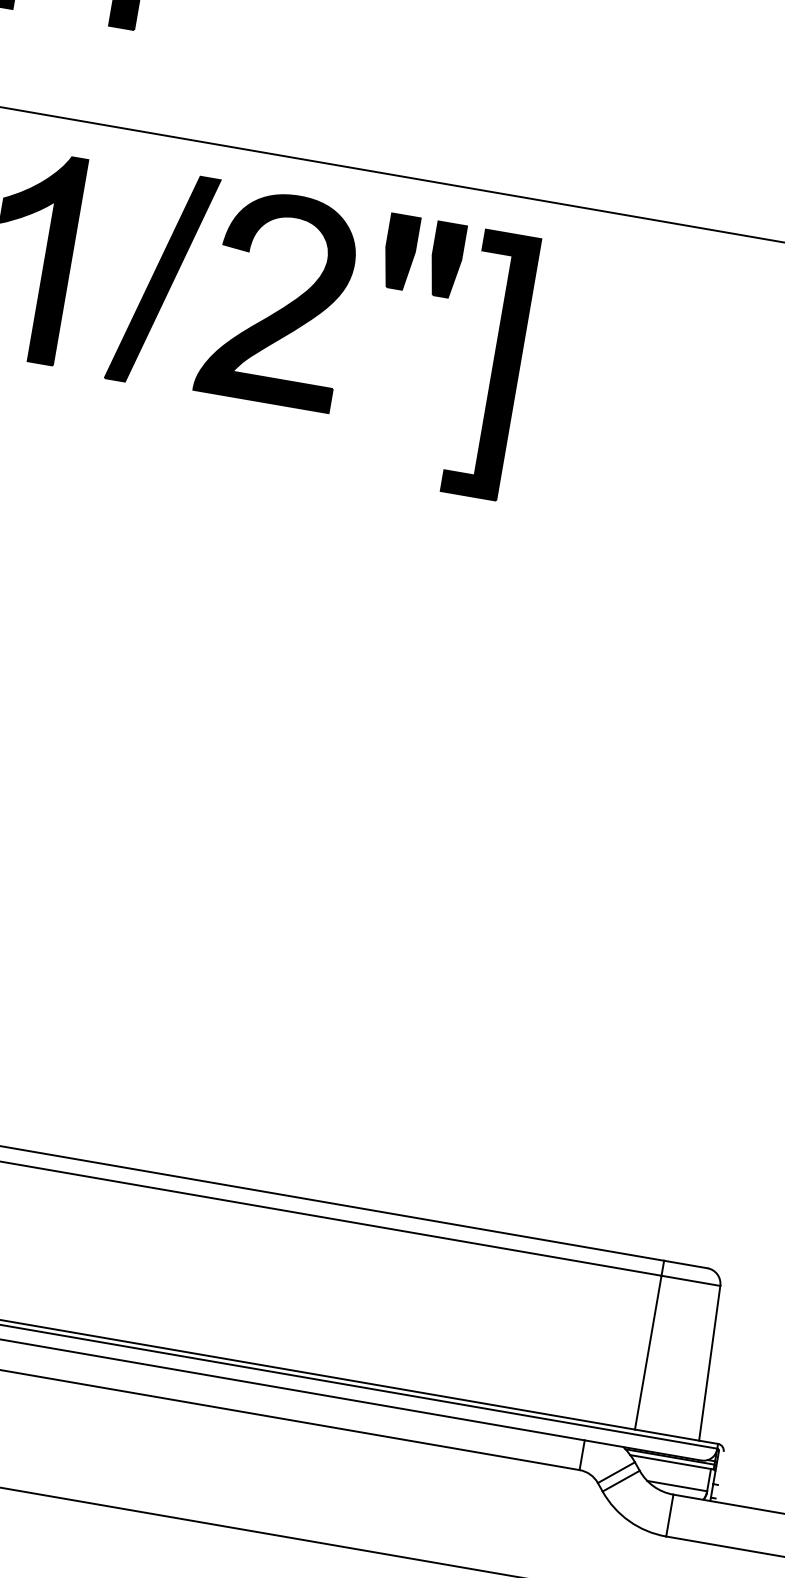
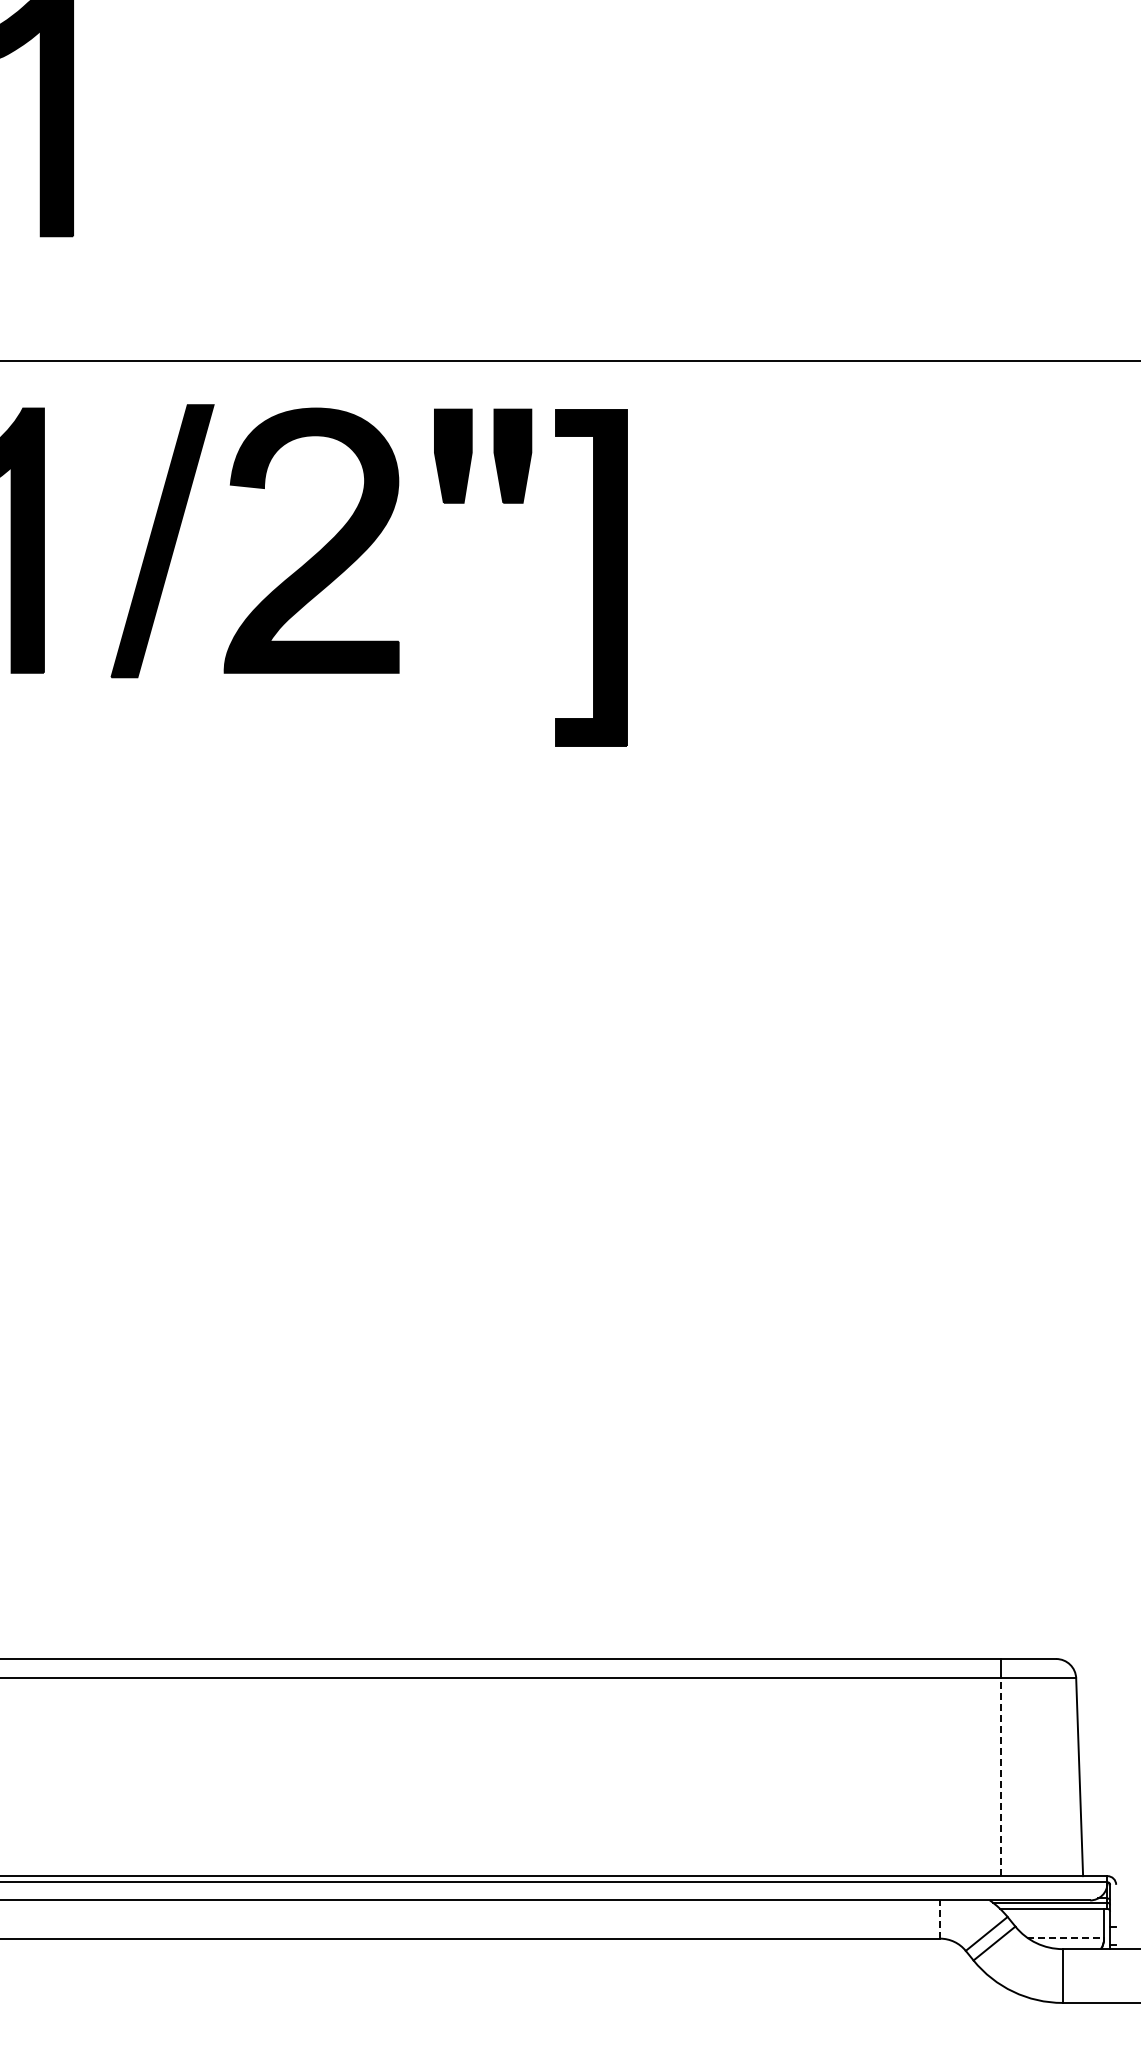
line: (648, 1352) -> (1000, 1777), solid -> dashed
line: (582, 1455) -> (940, 1919), solid -> dashed
line: (677, 1486) -> (1066, 1937), solid -> dashed

